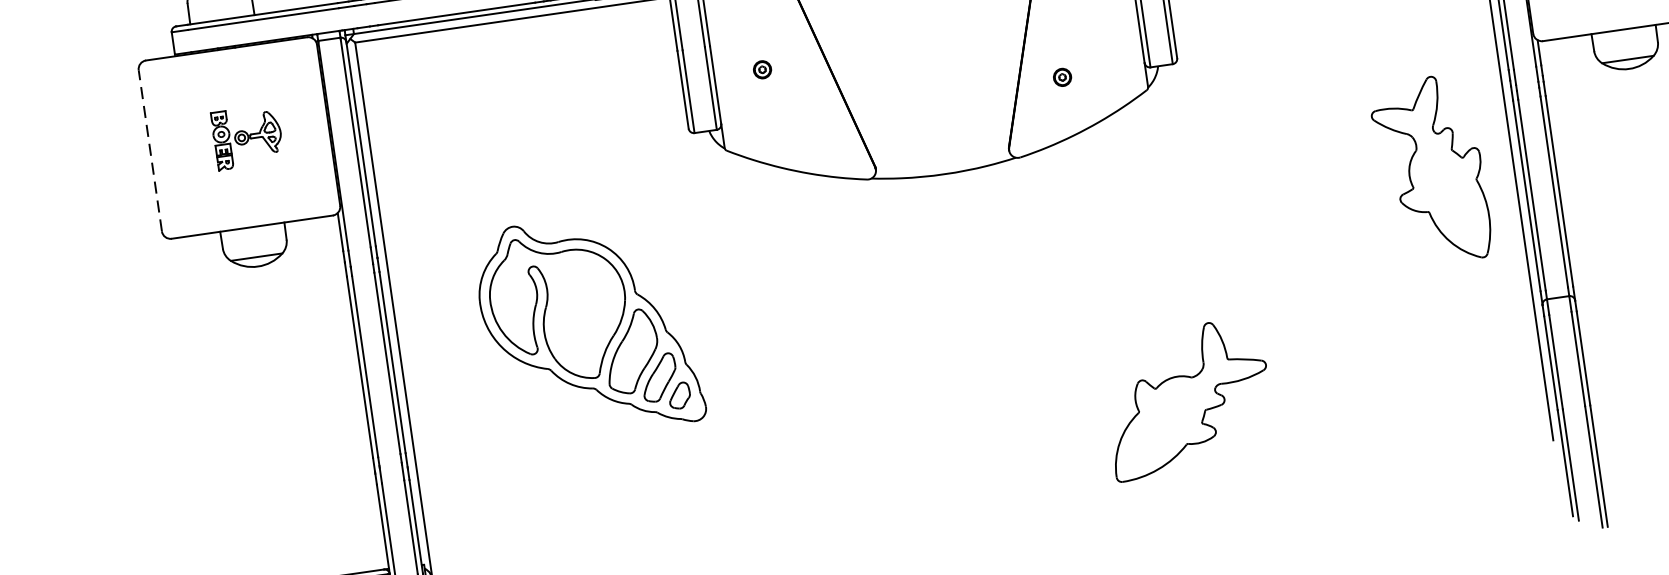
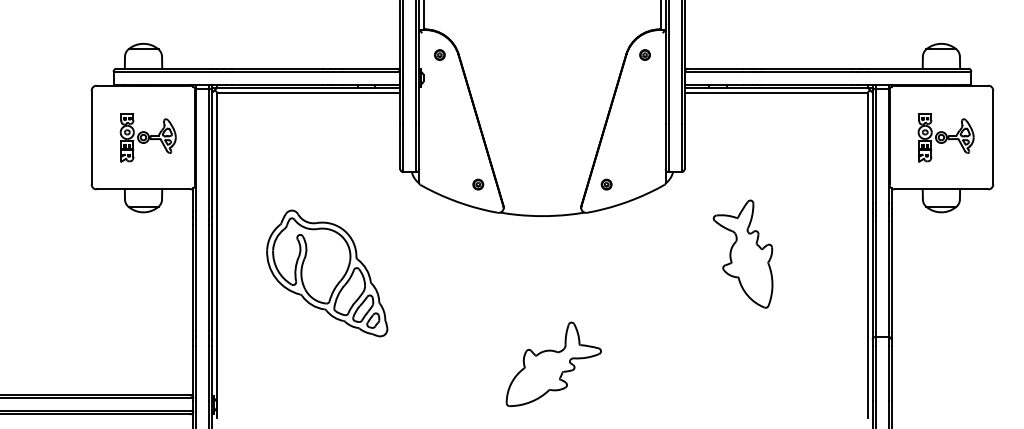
part: (762, 69) -> (478, 184), moved
part: (1062, 77) -> (606, 184), moved
part: (246, 136) -> (147, 137), size x1.43
line: (150, 150) -> (91, 137), dashed -> solid
part: (1429, 169) -> (742, 253), moved
part: (1187, 397) -> (553, 363), moved

